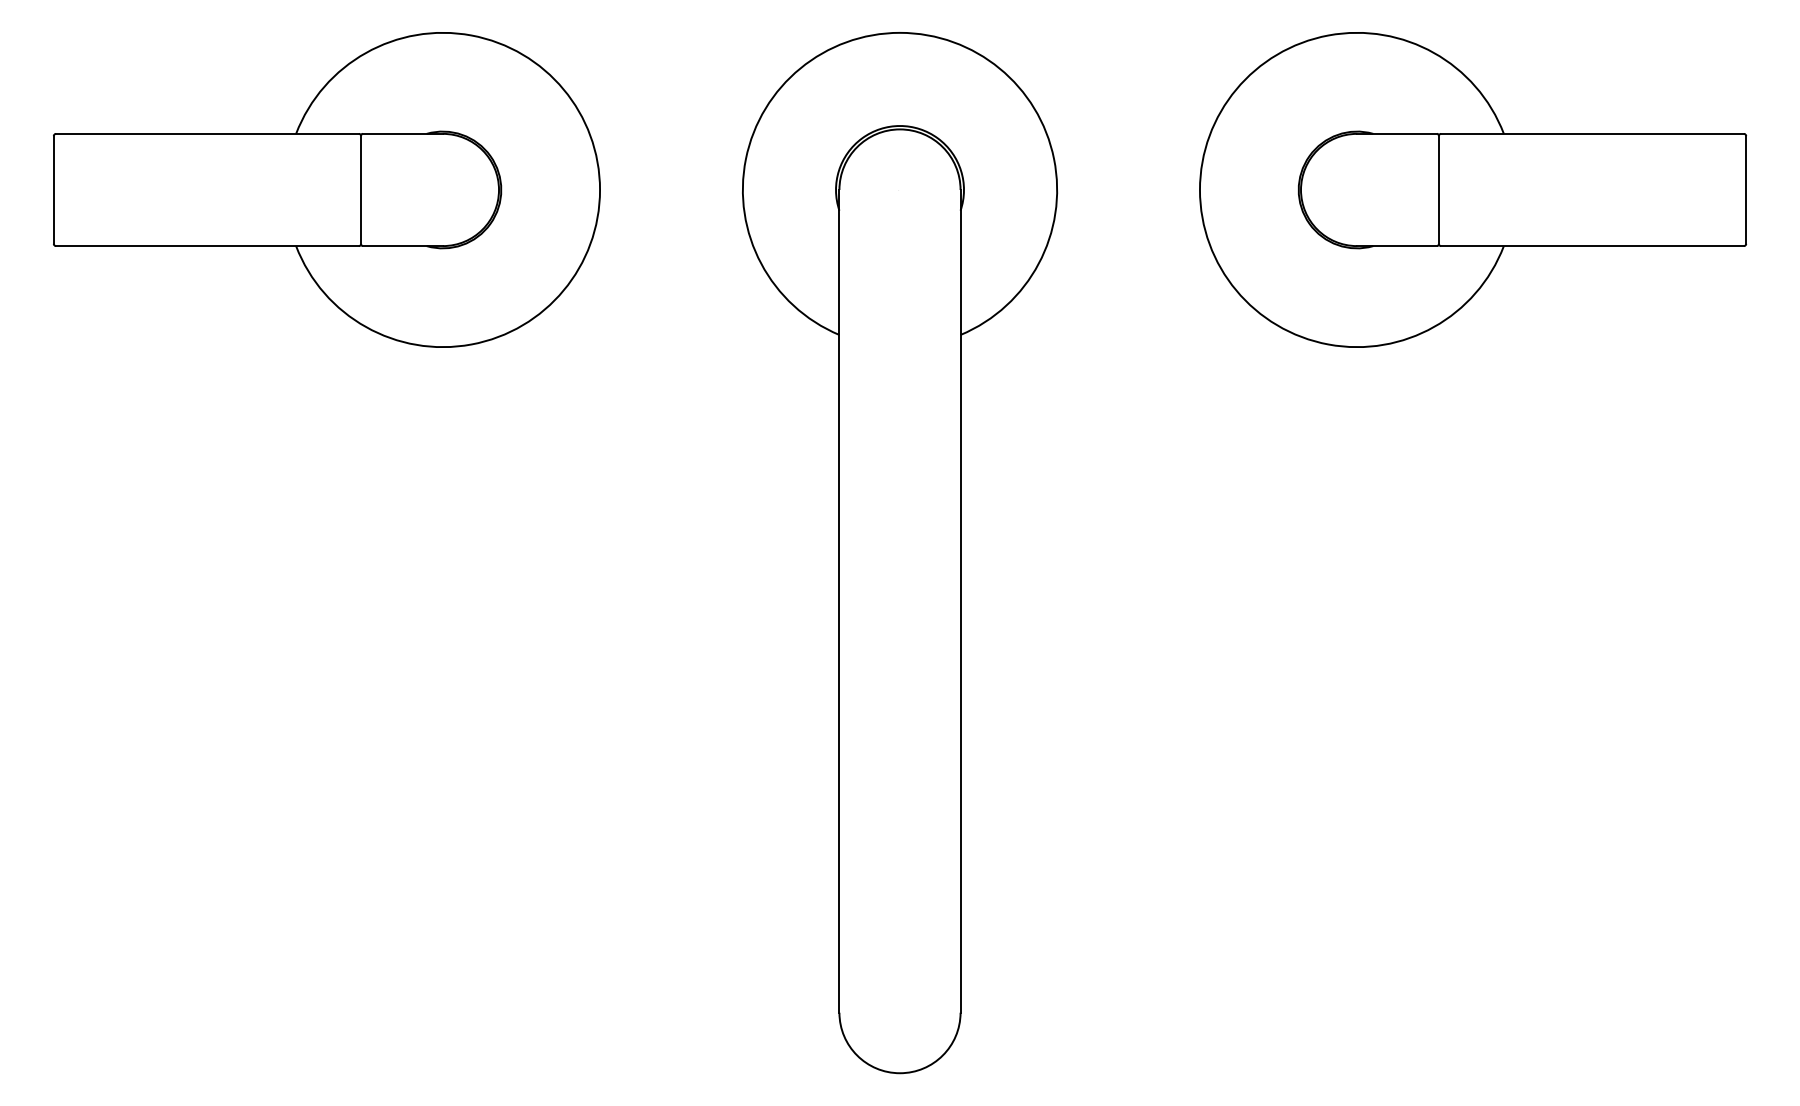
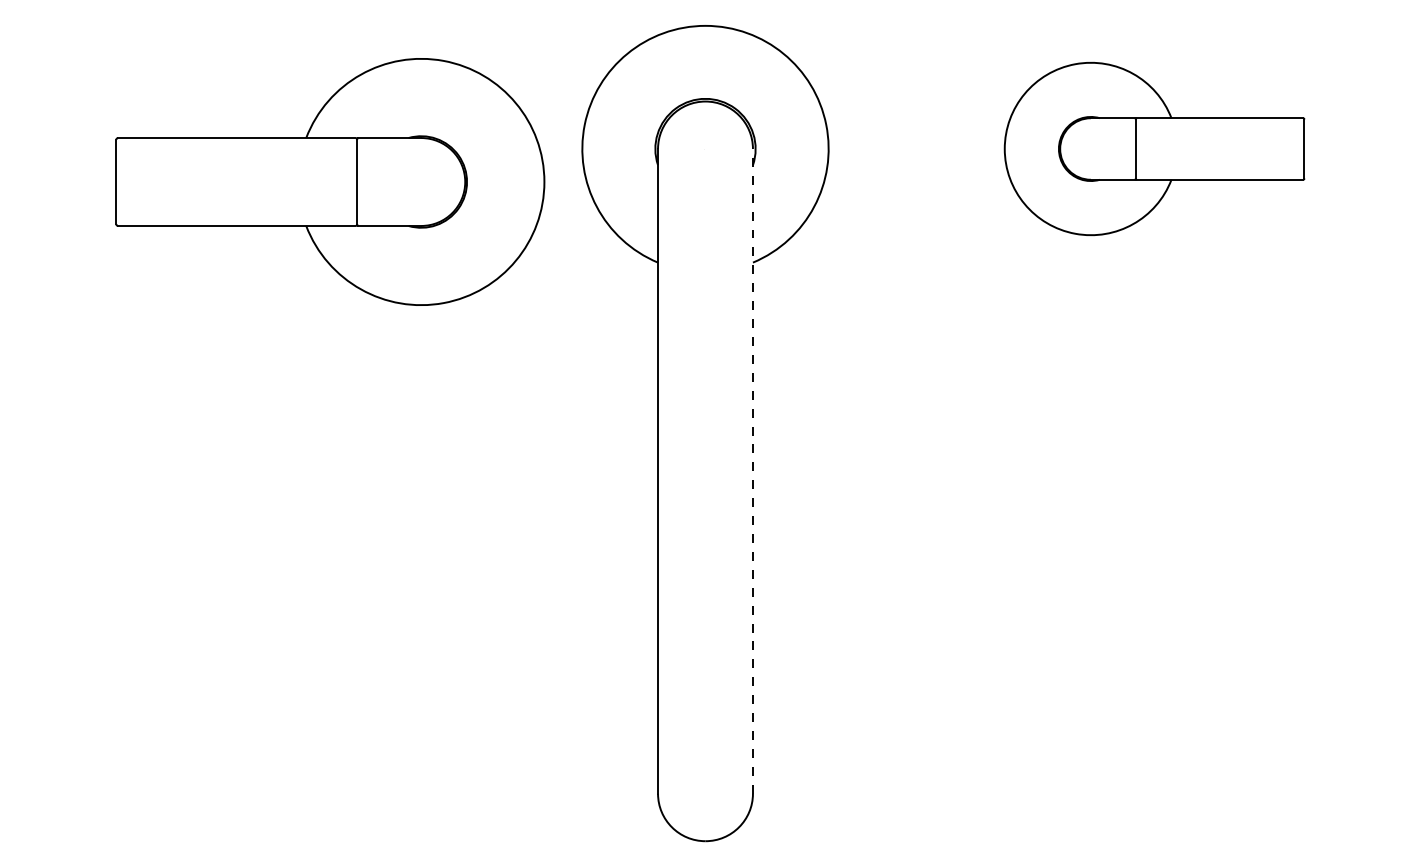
part: (327, 189) -> (330, 181), moved
part: (1472, 189) -> (1154, 148), size x0.7
line: (959, 600) -> (752, 470), solid -> dashed

